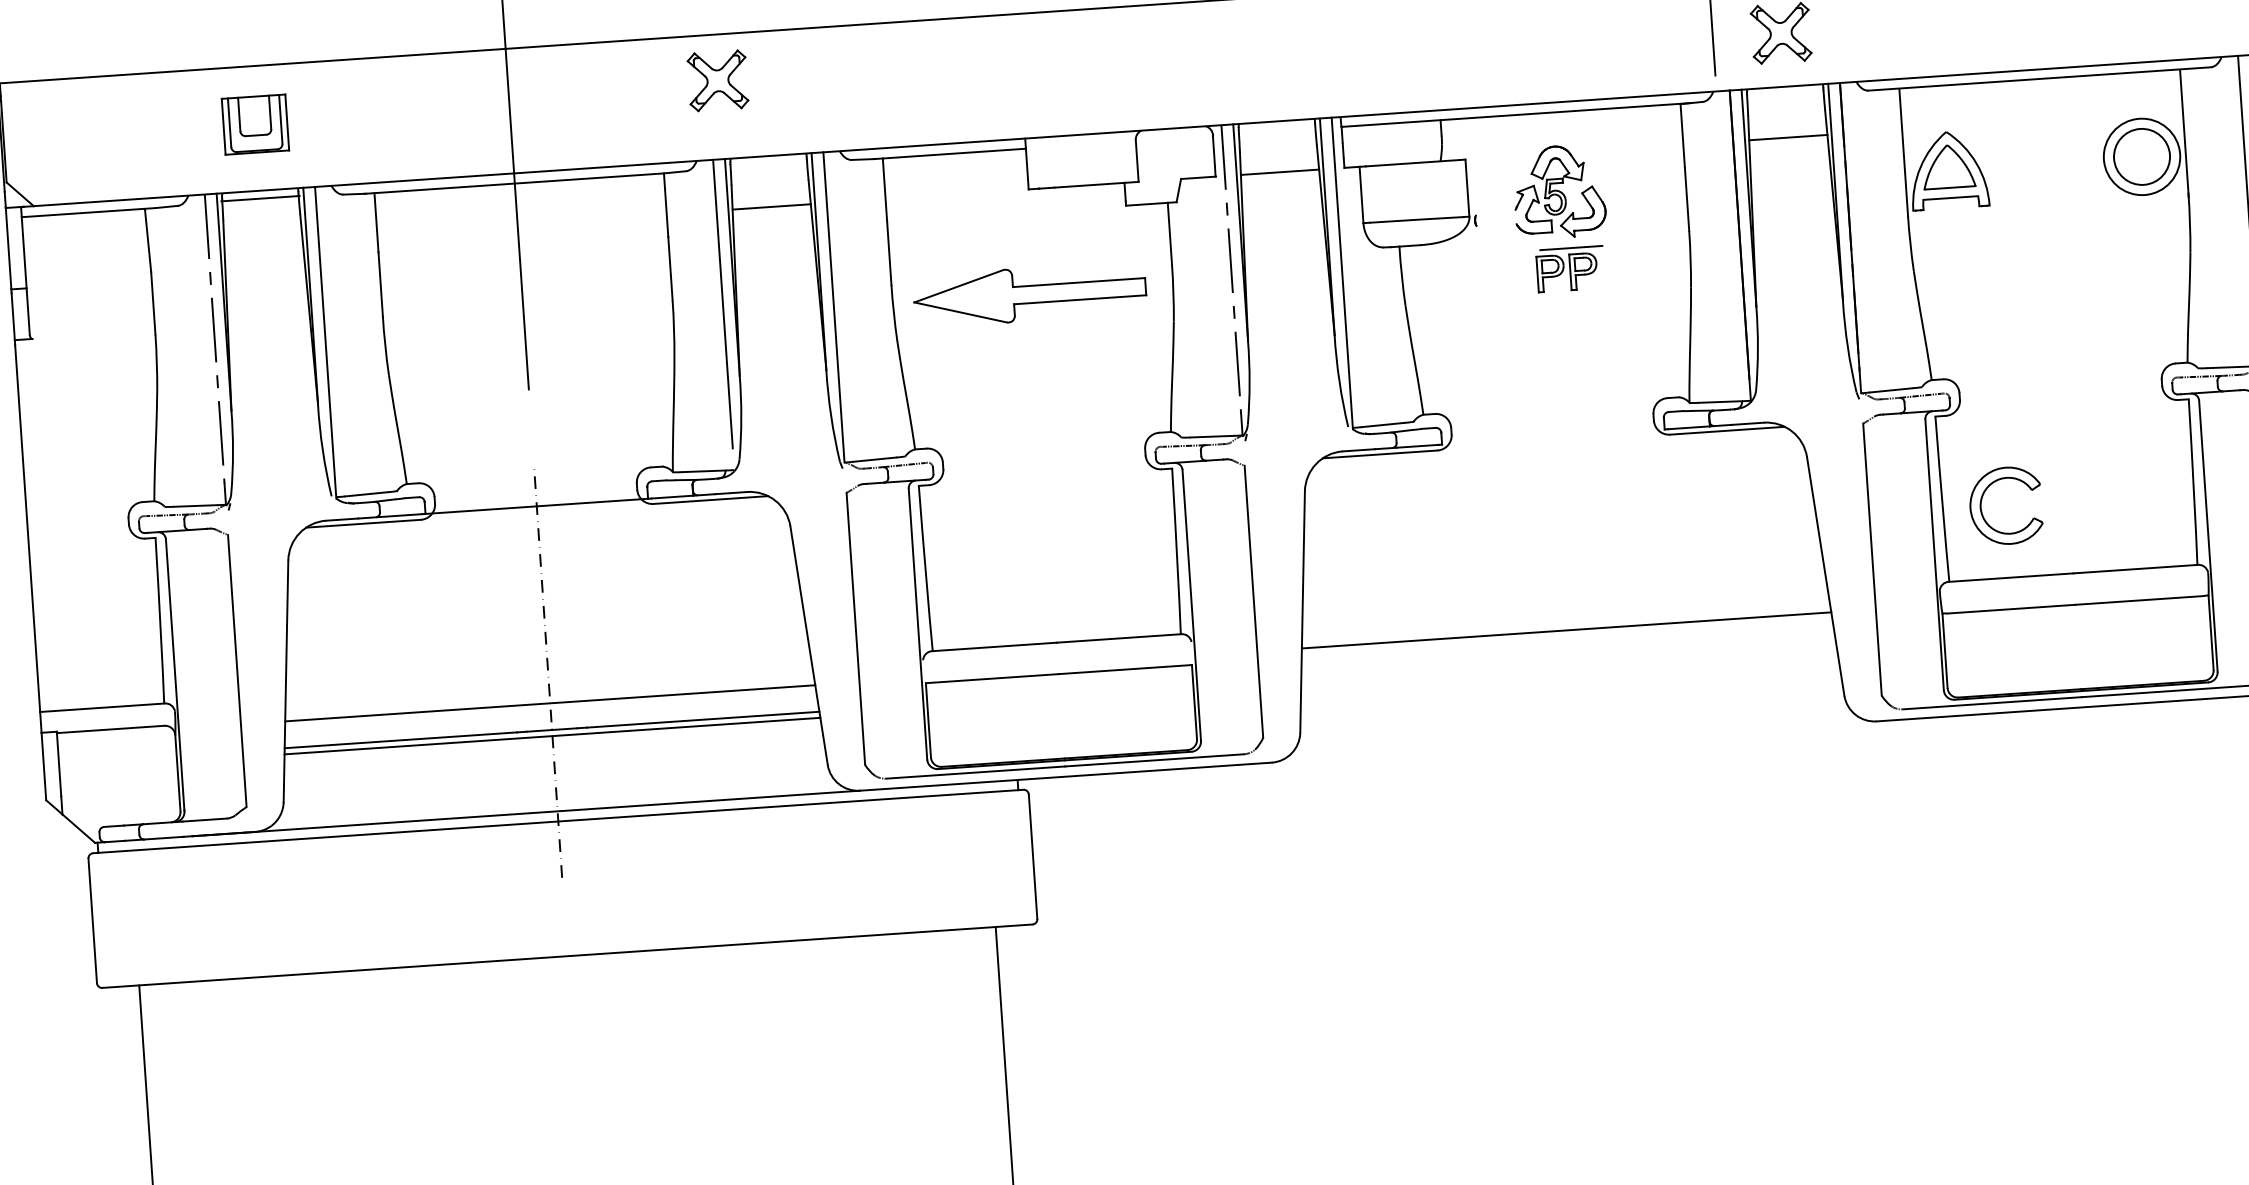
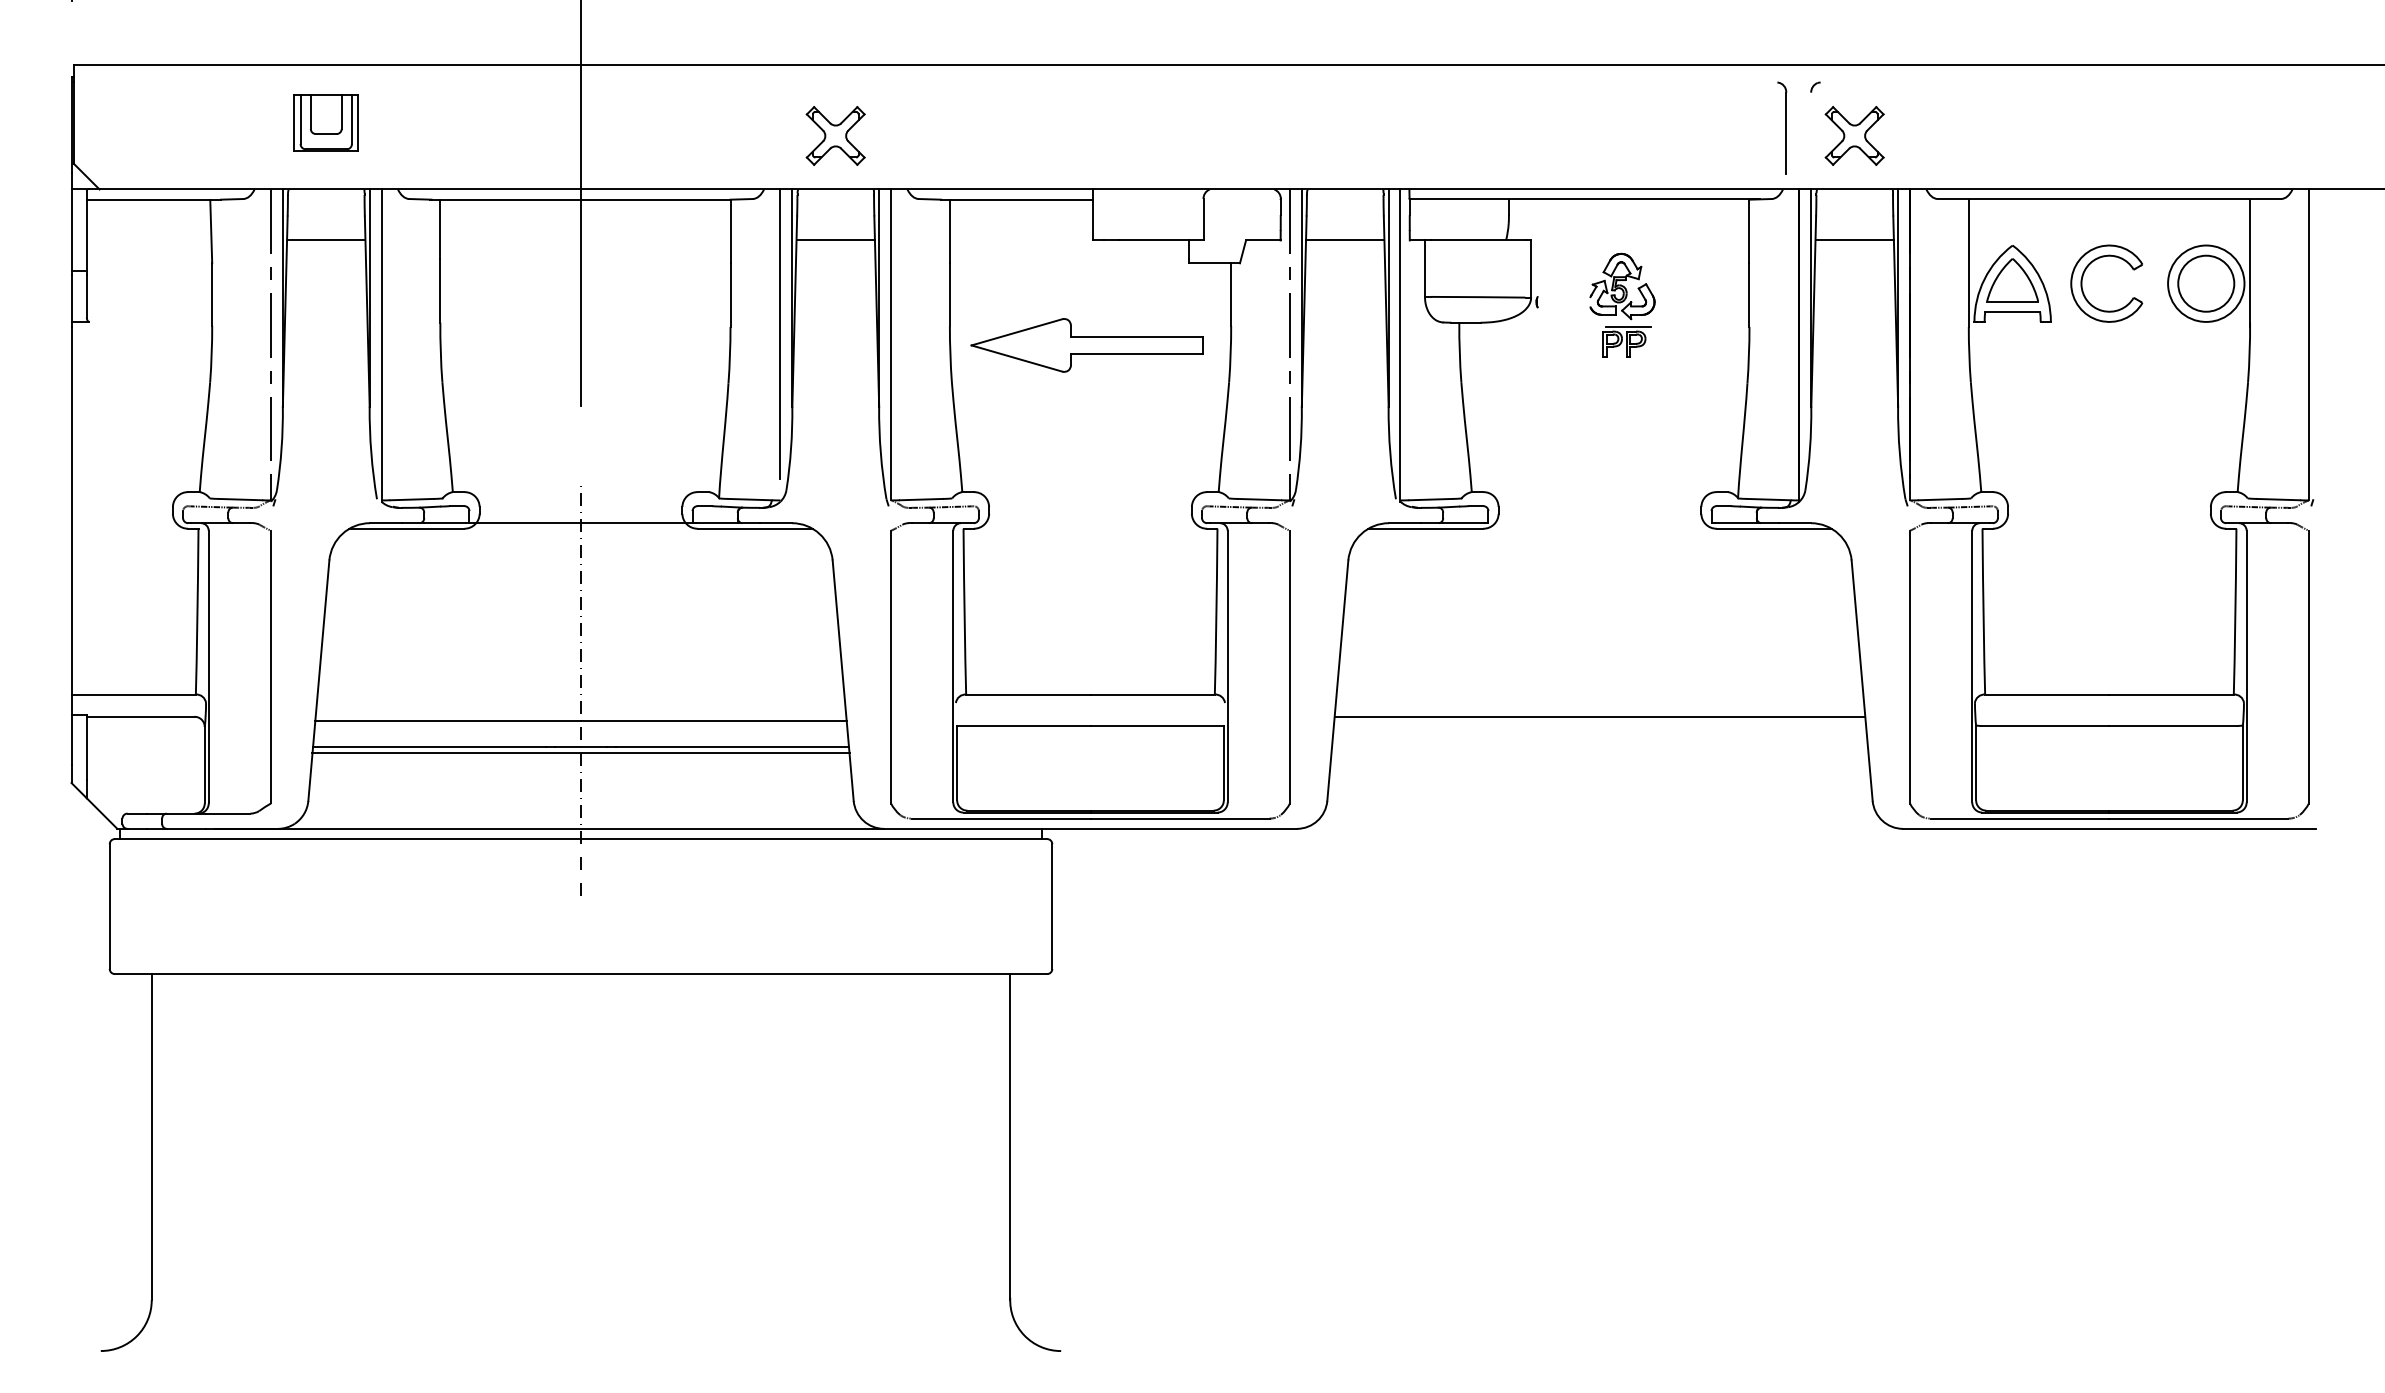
part: (717, 80) -> (835, 135), moved
line: (260, 198) -> (326, 240), moved
part: (1561, 217) -> (1622, 304), size x0.71
part: (1982, 501) -> (2083, 277), moved

